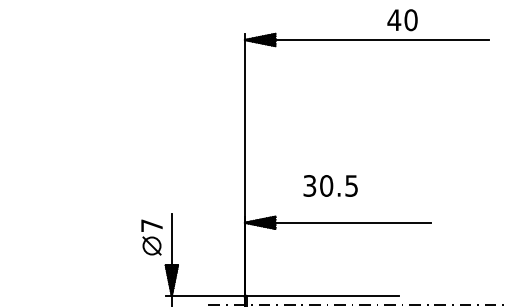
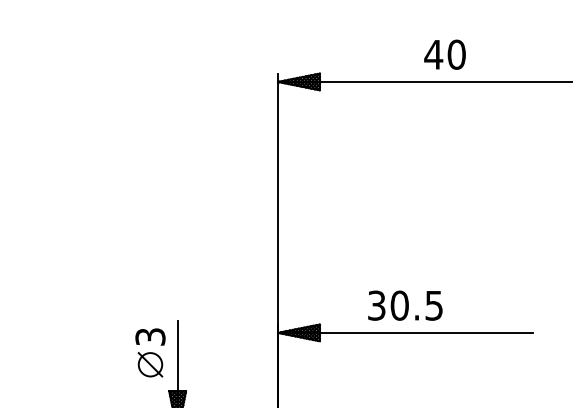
text: (402, 20) -> (444, 55), moved
text: (330, 185) -> (405, 305), moved
text: (151, 225) -> (149, 336), 7 -> 3

